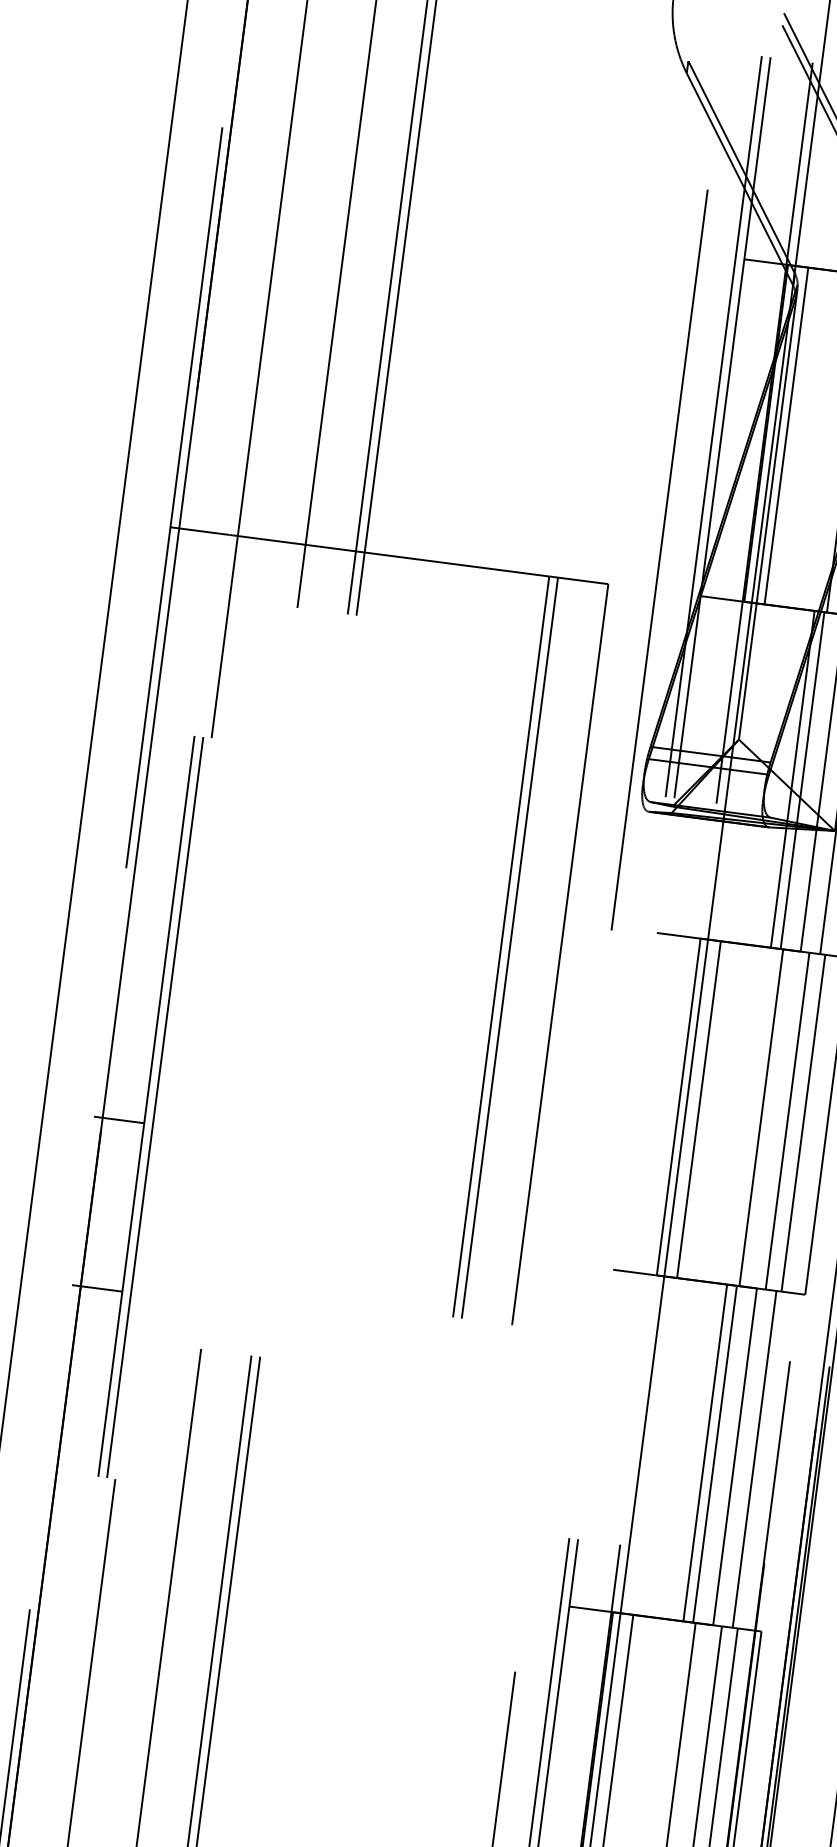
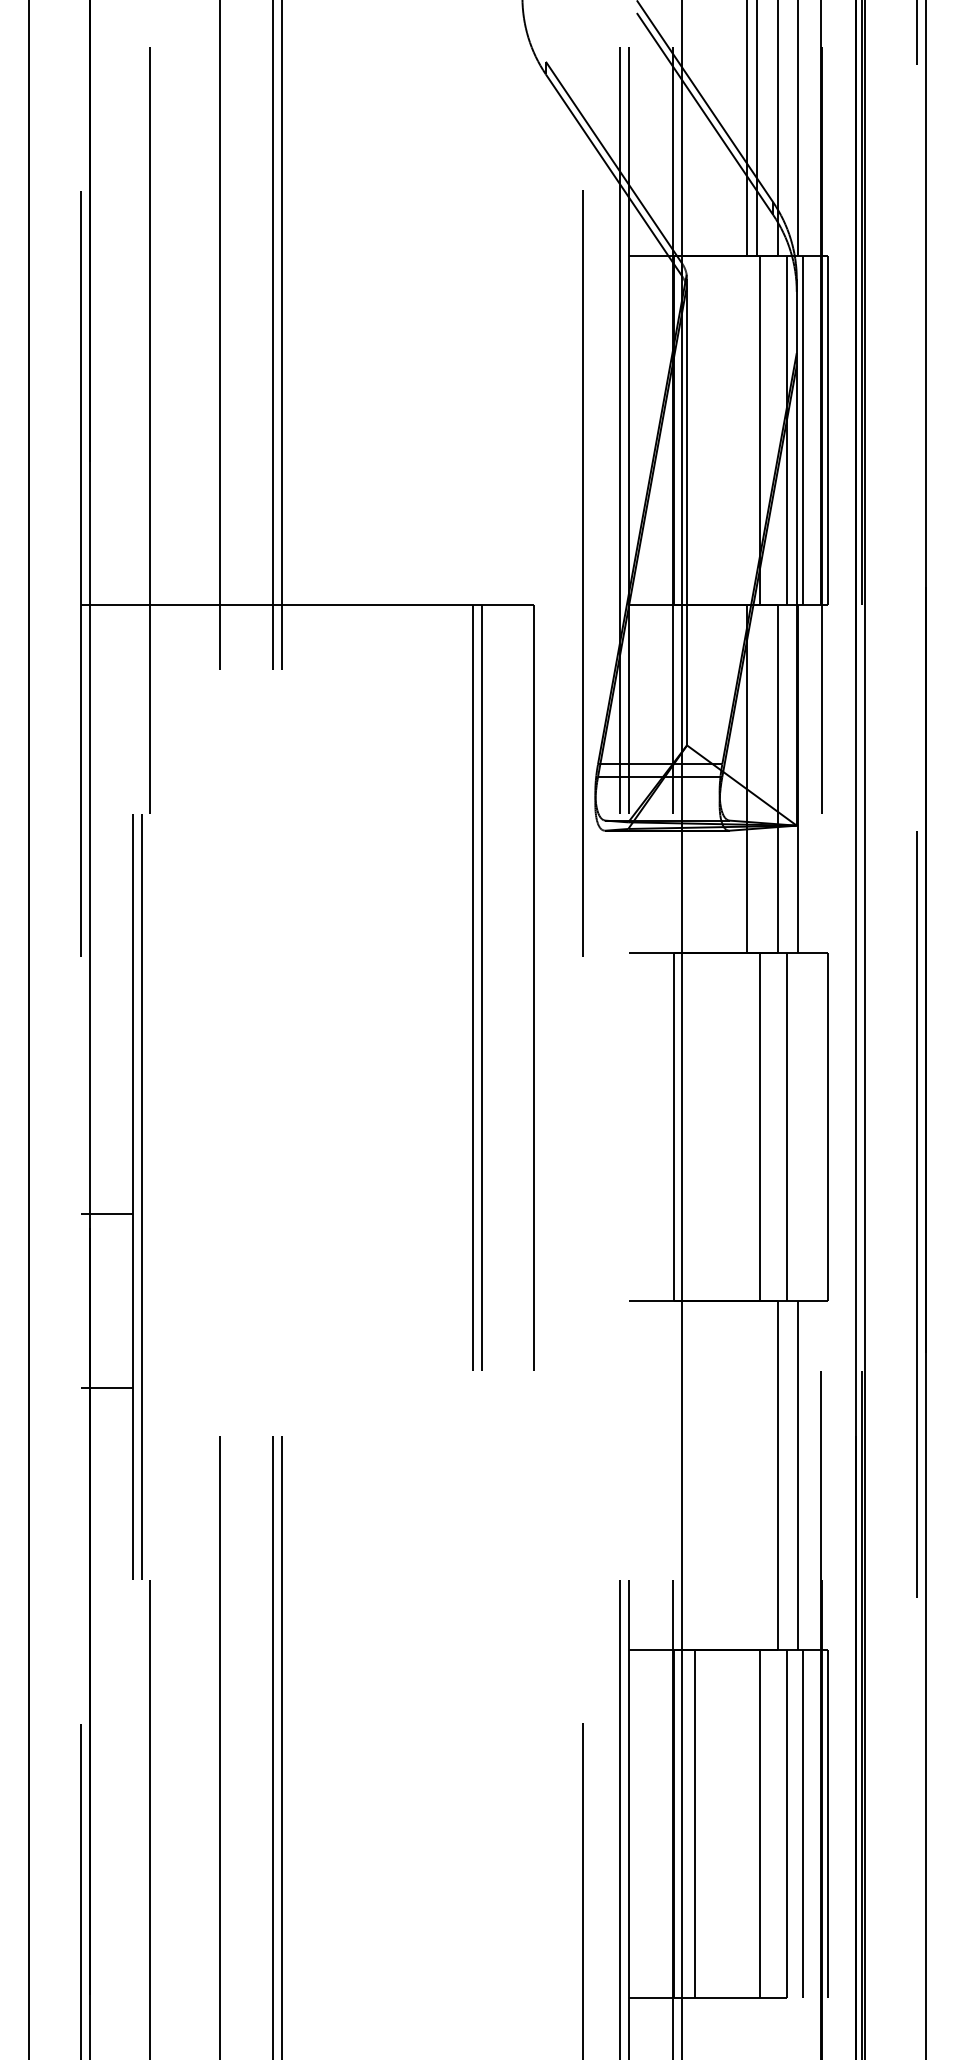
line: (786, 436) -> (695, 430), removed
line: (802, 780) -> (757, 778), removed
line: (699, 1109) -> (695, 1126), removed
line: (803, 1122) -> (803, 1126), removed
line: (705, 1452) -> (747, 1475), removed
line: (715, 1454) -> (757, 1475), removed

